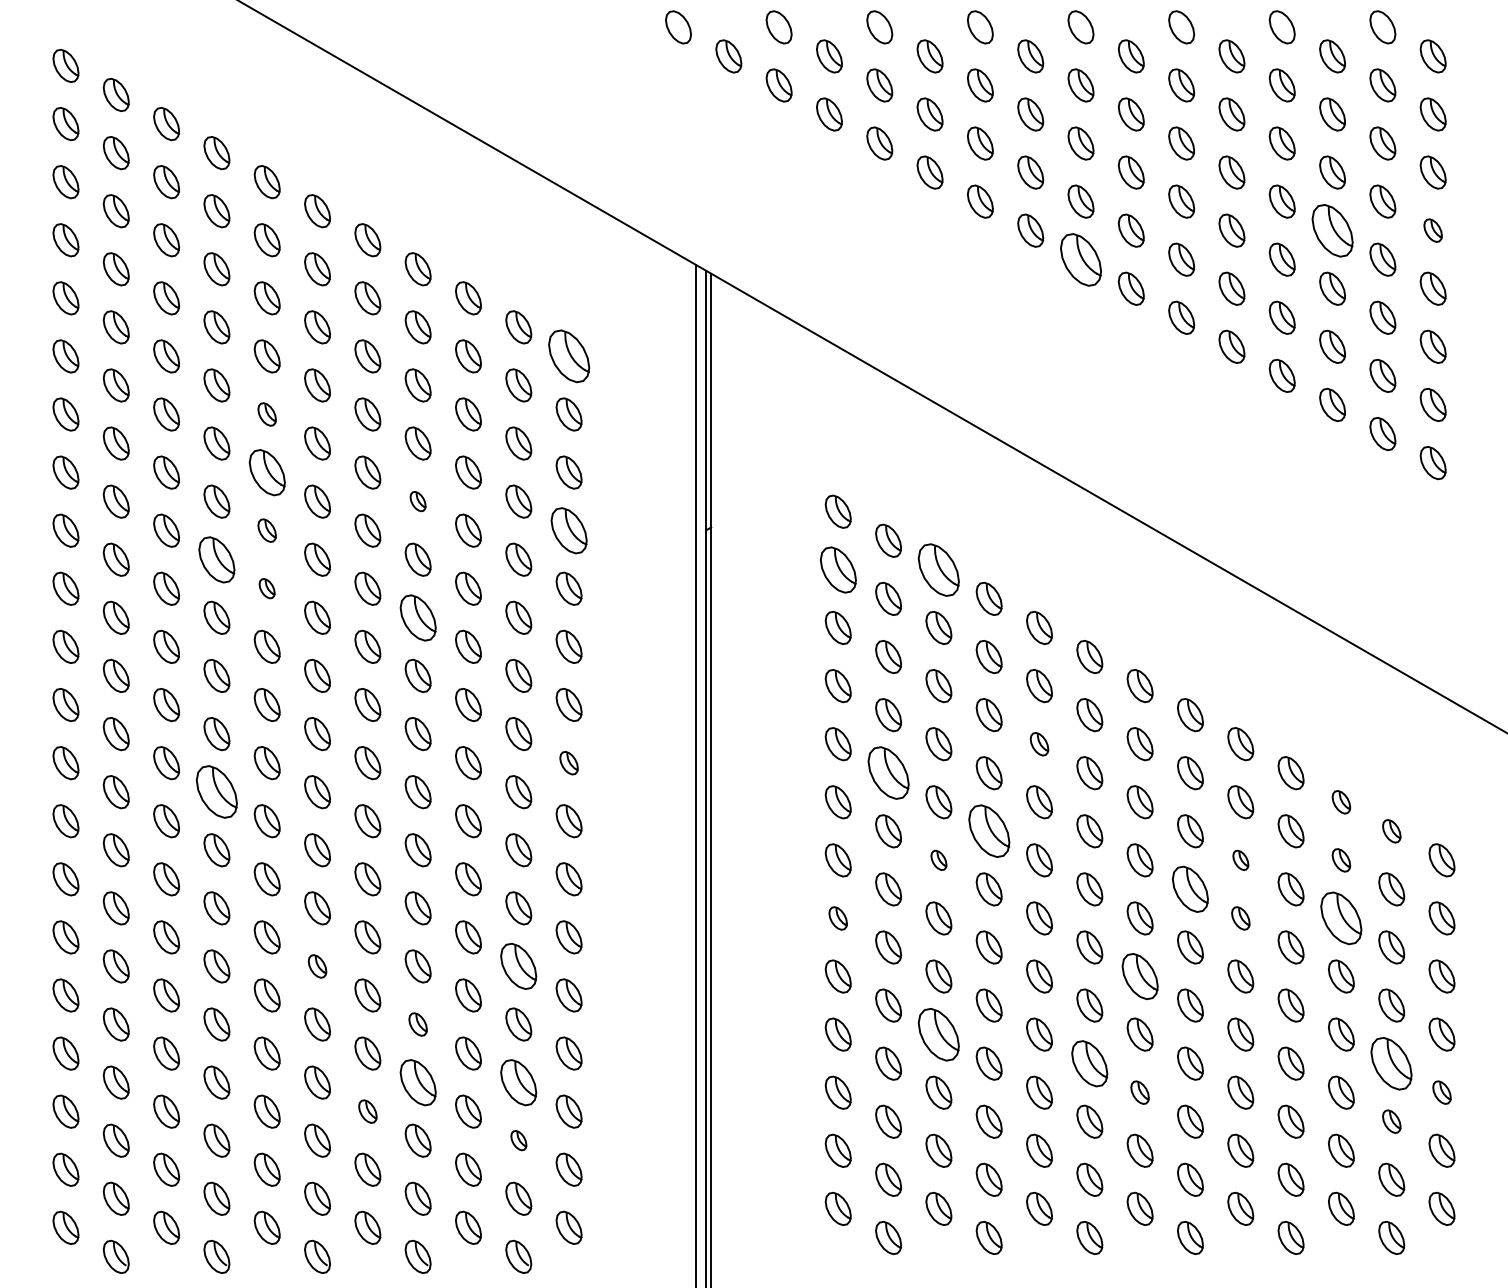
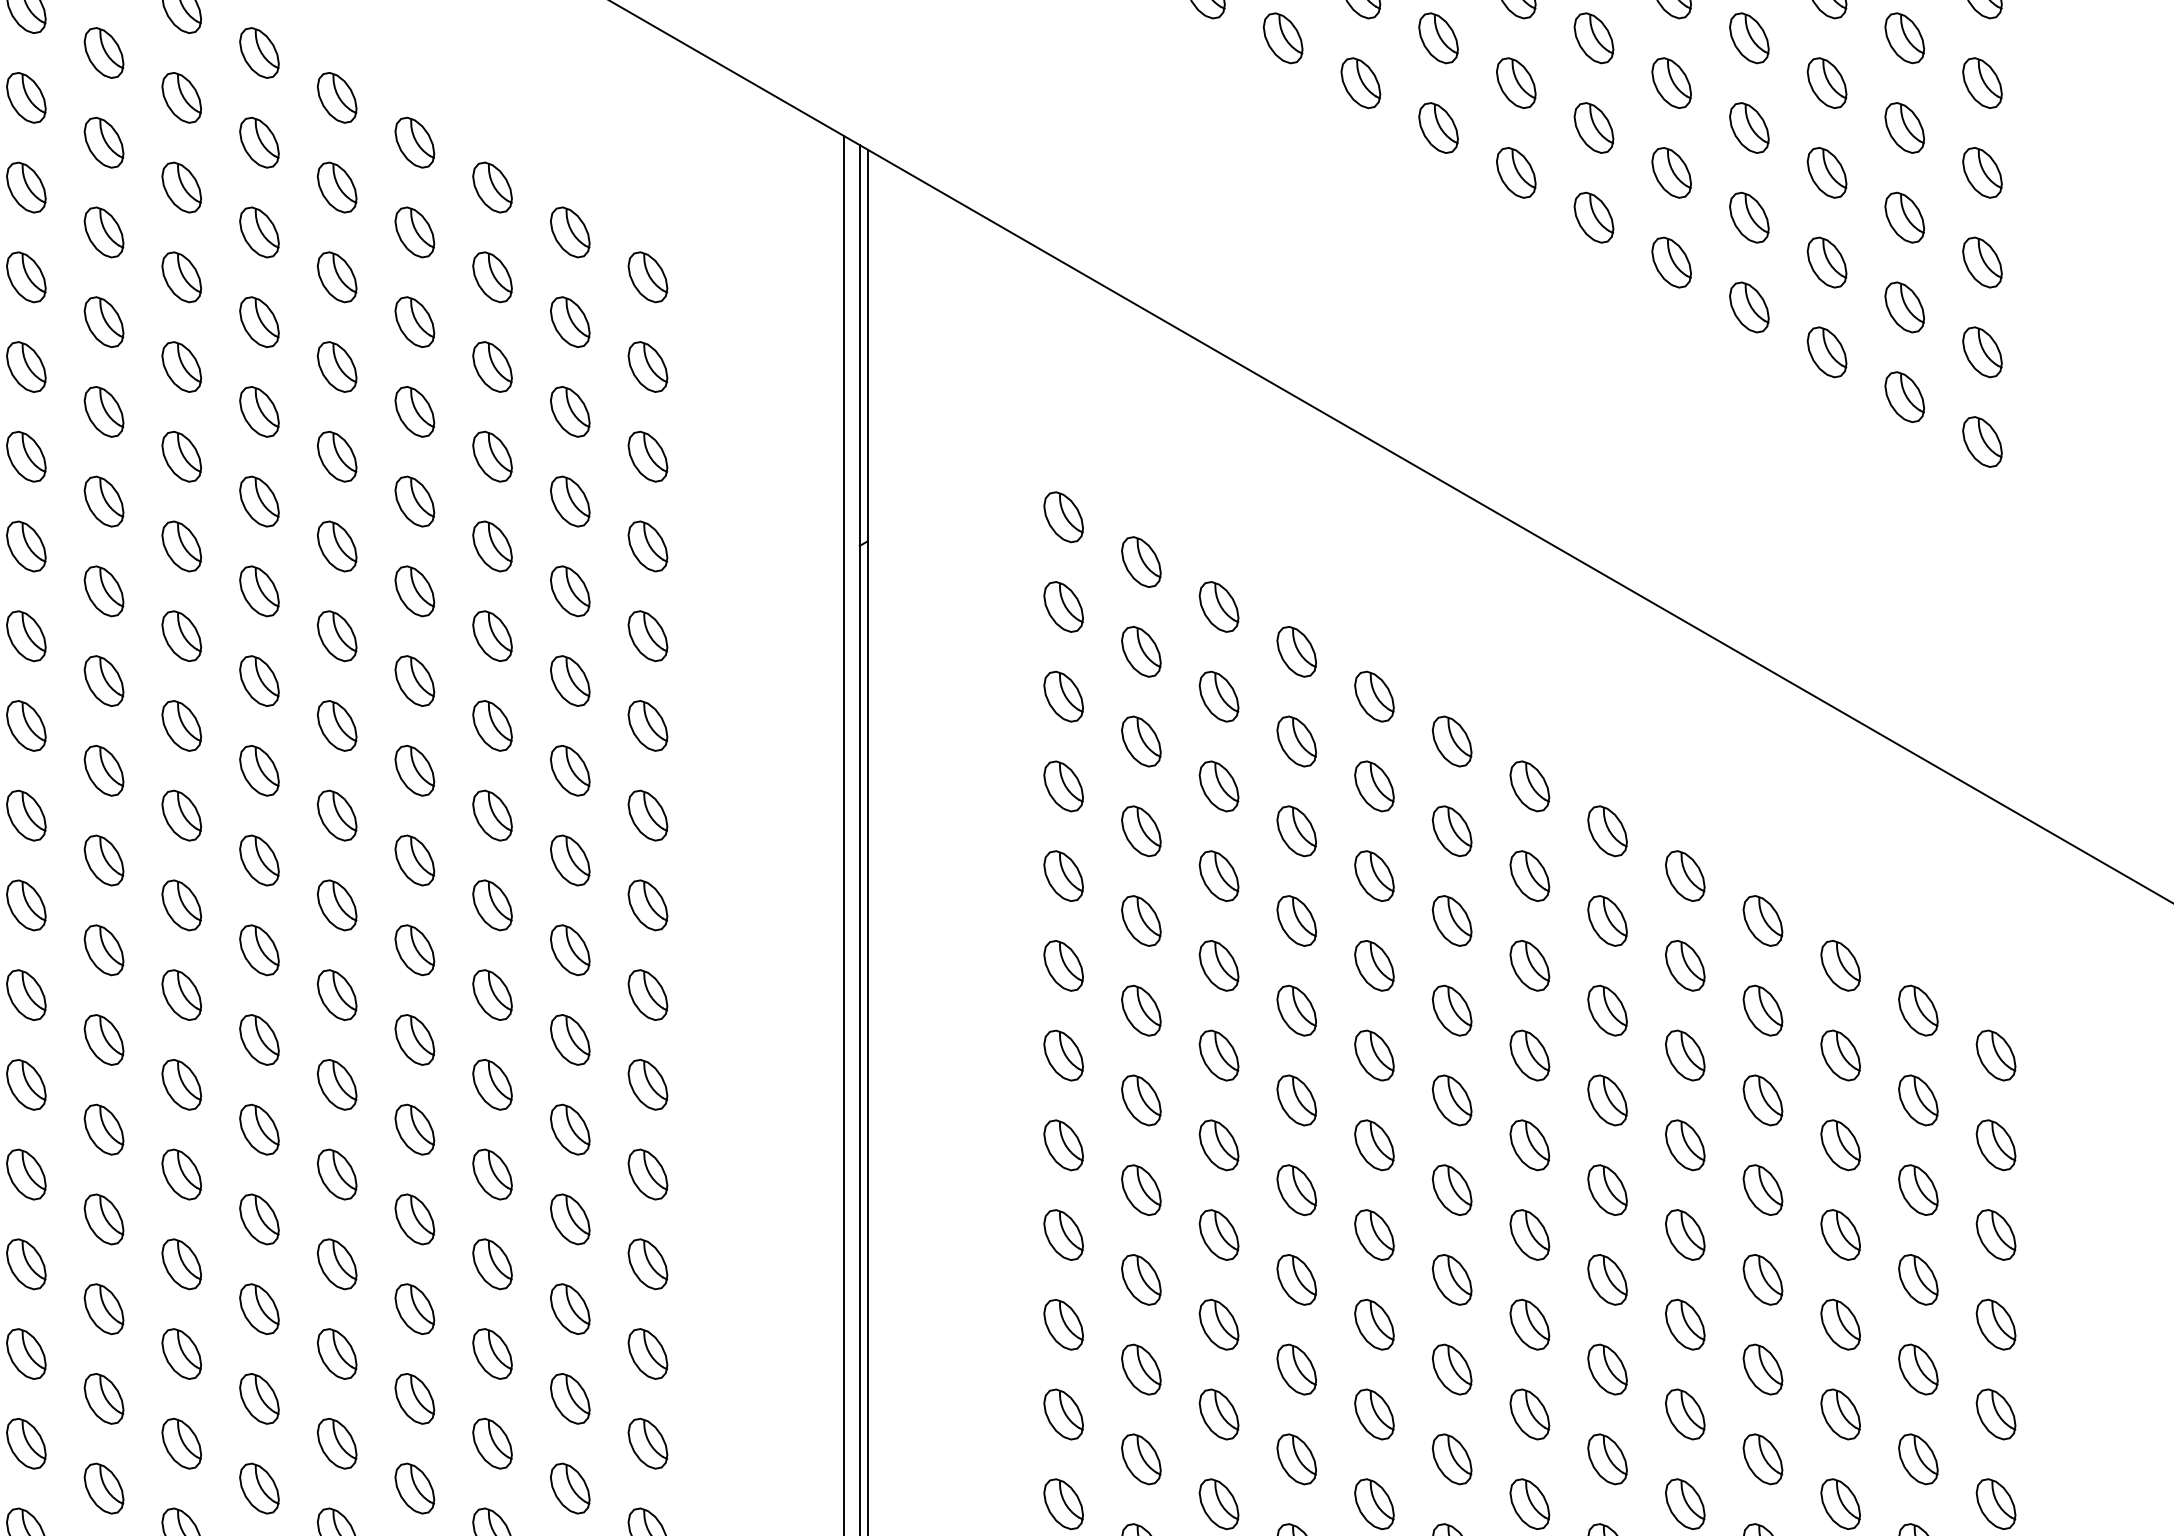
part: (1332, 230) -> (1826, 82), size x0.62
part: (1432, 230) -> (1981, 82), size x1.43
part: (1080, 259) -> (1437, 127), size x0.62
part: (568, 356) -> (647, 277), size x0.62
part: (266, 414) -> (180, 367), size x1.43
part: (266, 472) -> (180, 456), size x0.71
part: (417, 501) -> (413, 501), size x1.67
part: (266, 530) -> (180, 546), size x1.43
part: (568, 530) -> (647, 546), size x0.71
part: (216, 559) -> (103, 590), size x0.71
part: (837, 569) -> (1062, 606), size x0.71
part: (938, 569) -> (1218, 606), size x0.62
part: (266, 588) -> (180, 635), size x1.67
part: (417, 617) -> (413, 680), size x0.71
part: (1039, 744) -> (1374, 876), size x1.43
part: (568, 763) -> (647, 906), size x1.43
part: (888, 773) -> (1141, 921), size x0.62
part: (216, 792) -> (103, 950), size x0.62
part: (1341, 802) -> (1840, 966), size x1.43
part: (988, 831) -> (1295, 1011), size x0.62
part: (1391, 831) -> (1918, 1011), size x1.43
part: (938, 860) -> (1218, 1055), size x1.67
part: (1240, 860) -> (1684, 1055), size x1.67
part: (1341, 860) -> (1840, 1055), size x1.43
part: (1190, 889) -> (1607, 1100), size x0.71
part: (837, 918) -> (1062, 1145), size x1.43
part: (1240, 918) -> (1684, 1145), size x1.43
part: (1341, 918) -> (1840, 1145), size x0.62
part: (317, 966) -> (259, 1219), size x1.43
part: (518, 966) -> (569, 1219), size x0.71
part: (1139, 976) -> (1528, 1234), size x0.71
part: (417, 1024) -> (413, 1309), size x1.43
part: (938, 1034) -> (1218, 1324), size x0.62
part: (1089, 1063) -> (1451, 1369), size x0.71
part: (1391, 1063) -> (1918, 1369), size x0.62
part: (417, 1082) -> (413, 1398), size x0.71
part: (518, 1082) -> (569, 1398), size x0.71
part: (1139, 1092) -> (1528, 1414), size x1.43
part: (1441, 1092) -> (1995, 1414), size x1.43
part: (367, 1111) -> (336, 1443), size x1.43
part: (1391, 1121) -> (1918, 1458), size x1.43
part: (518, 1140) -> (569, 1488), size x1.67

